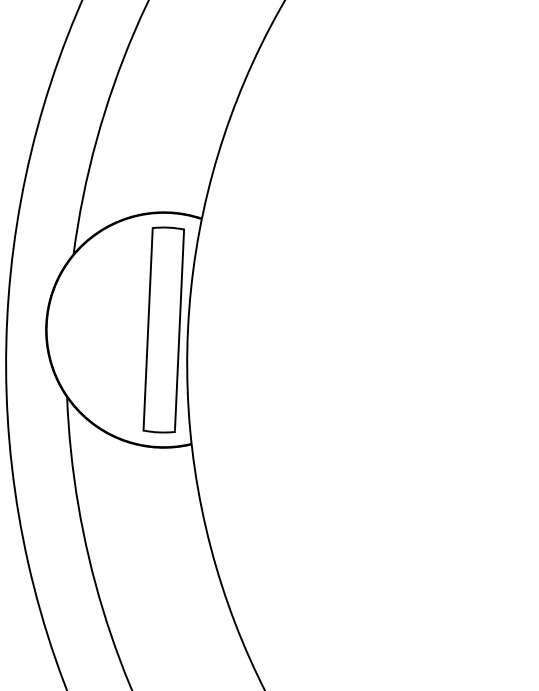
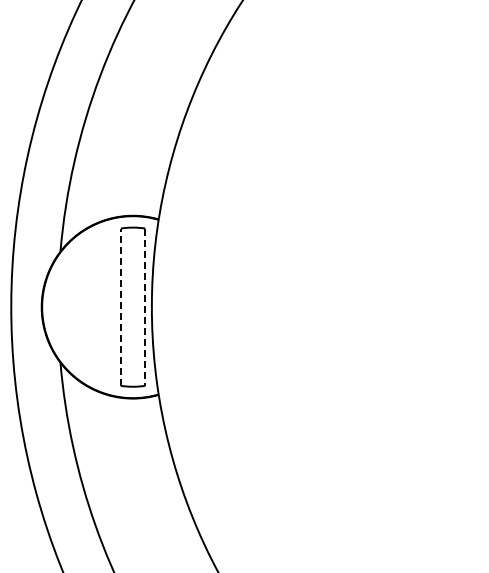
line: (147, 329) -> (120, 307), solid -> dashed
line: (179, 331) -> (145, 307), solid -> dashed

